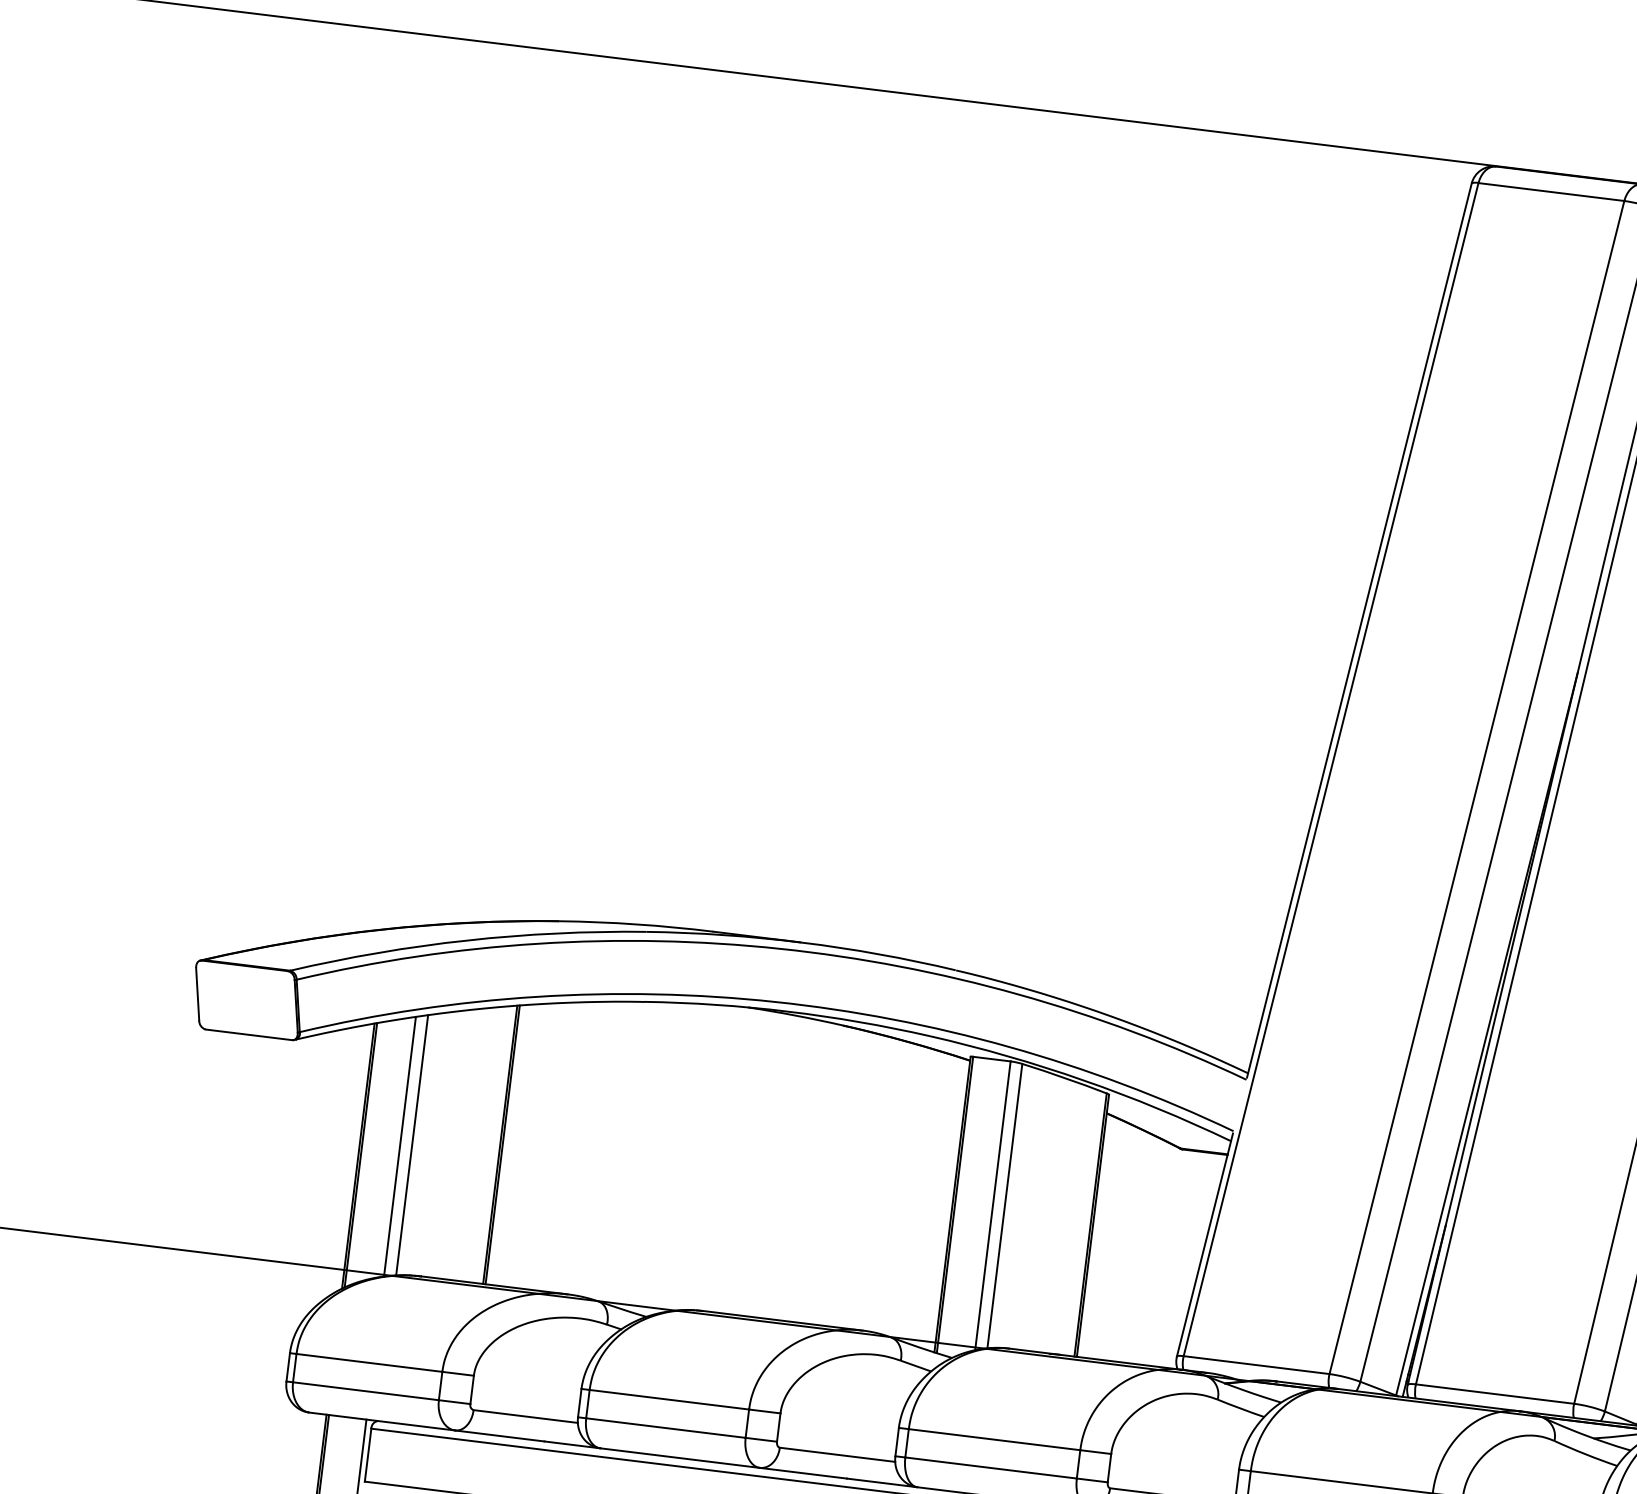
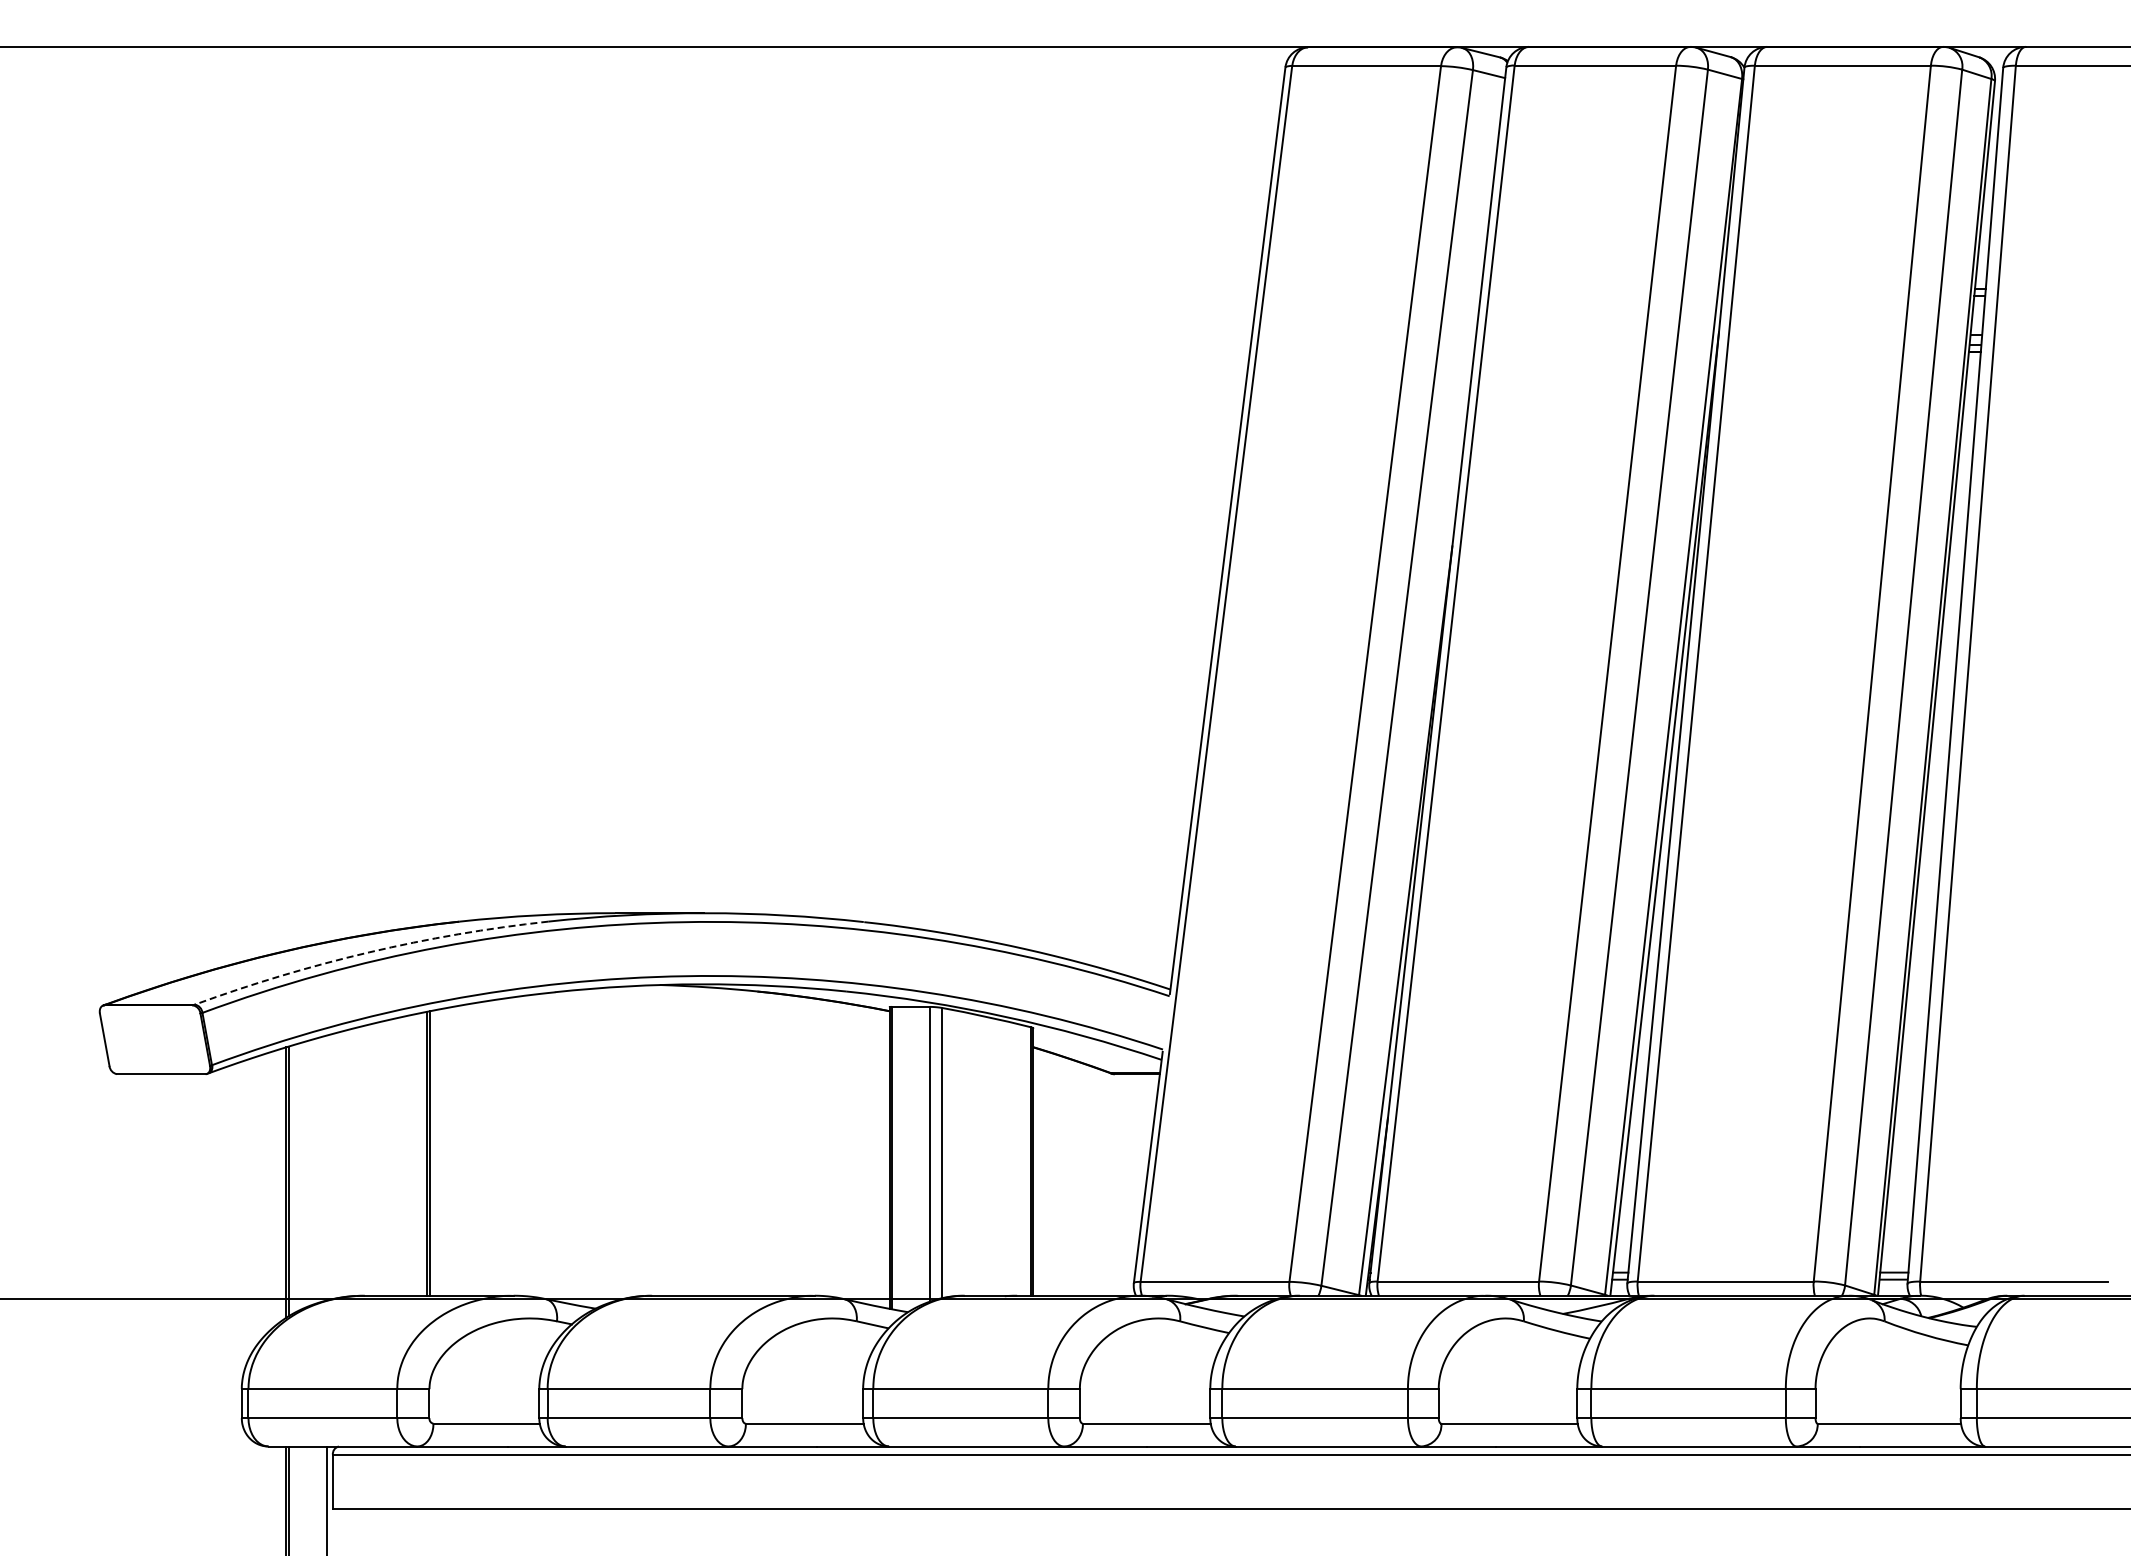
arc: (467, 940) -> (369, 952), solid -> dashed
line: (411, 1144) -> (338, 1164), removed
line: (399, 1146) -> (326, 1167), removed

